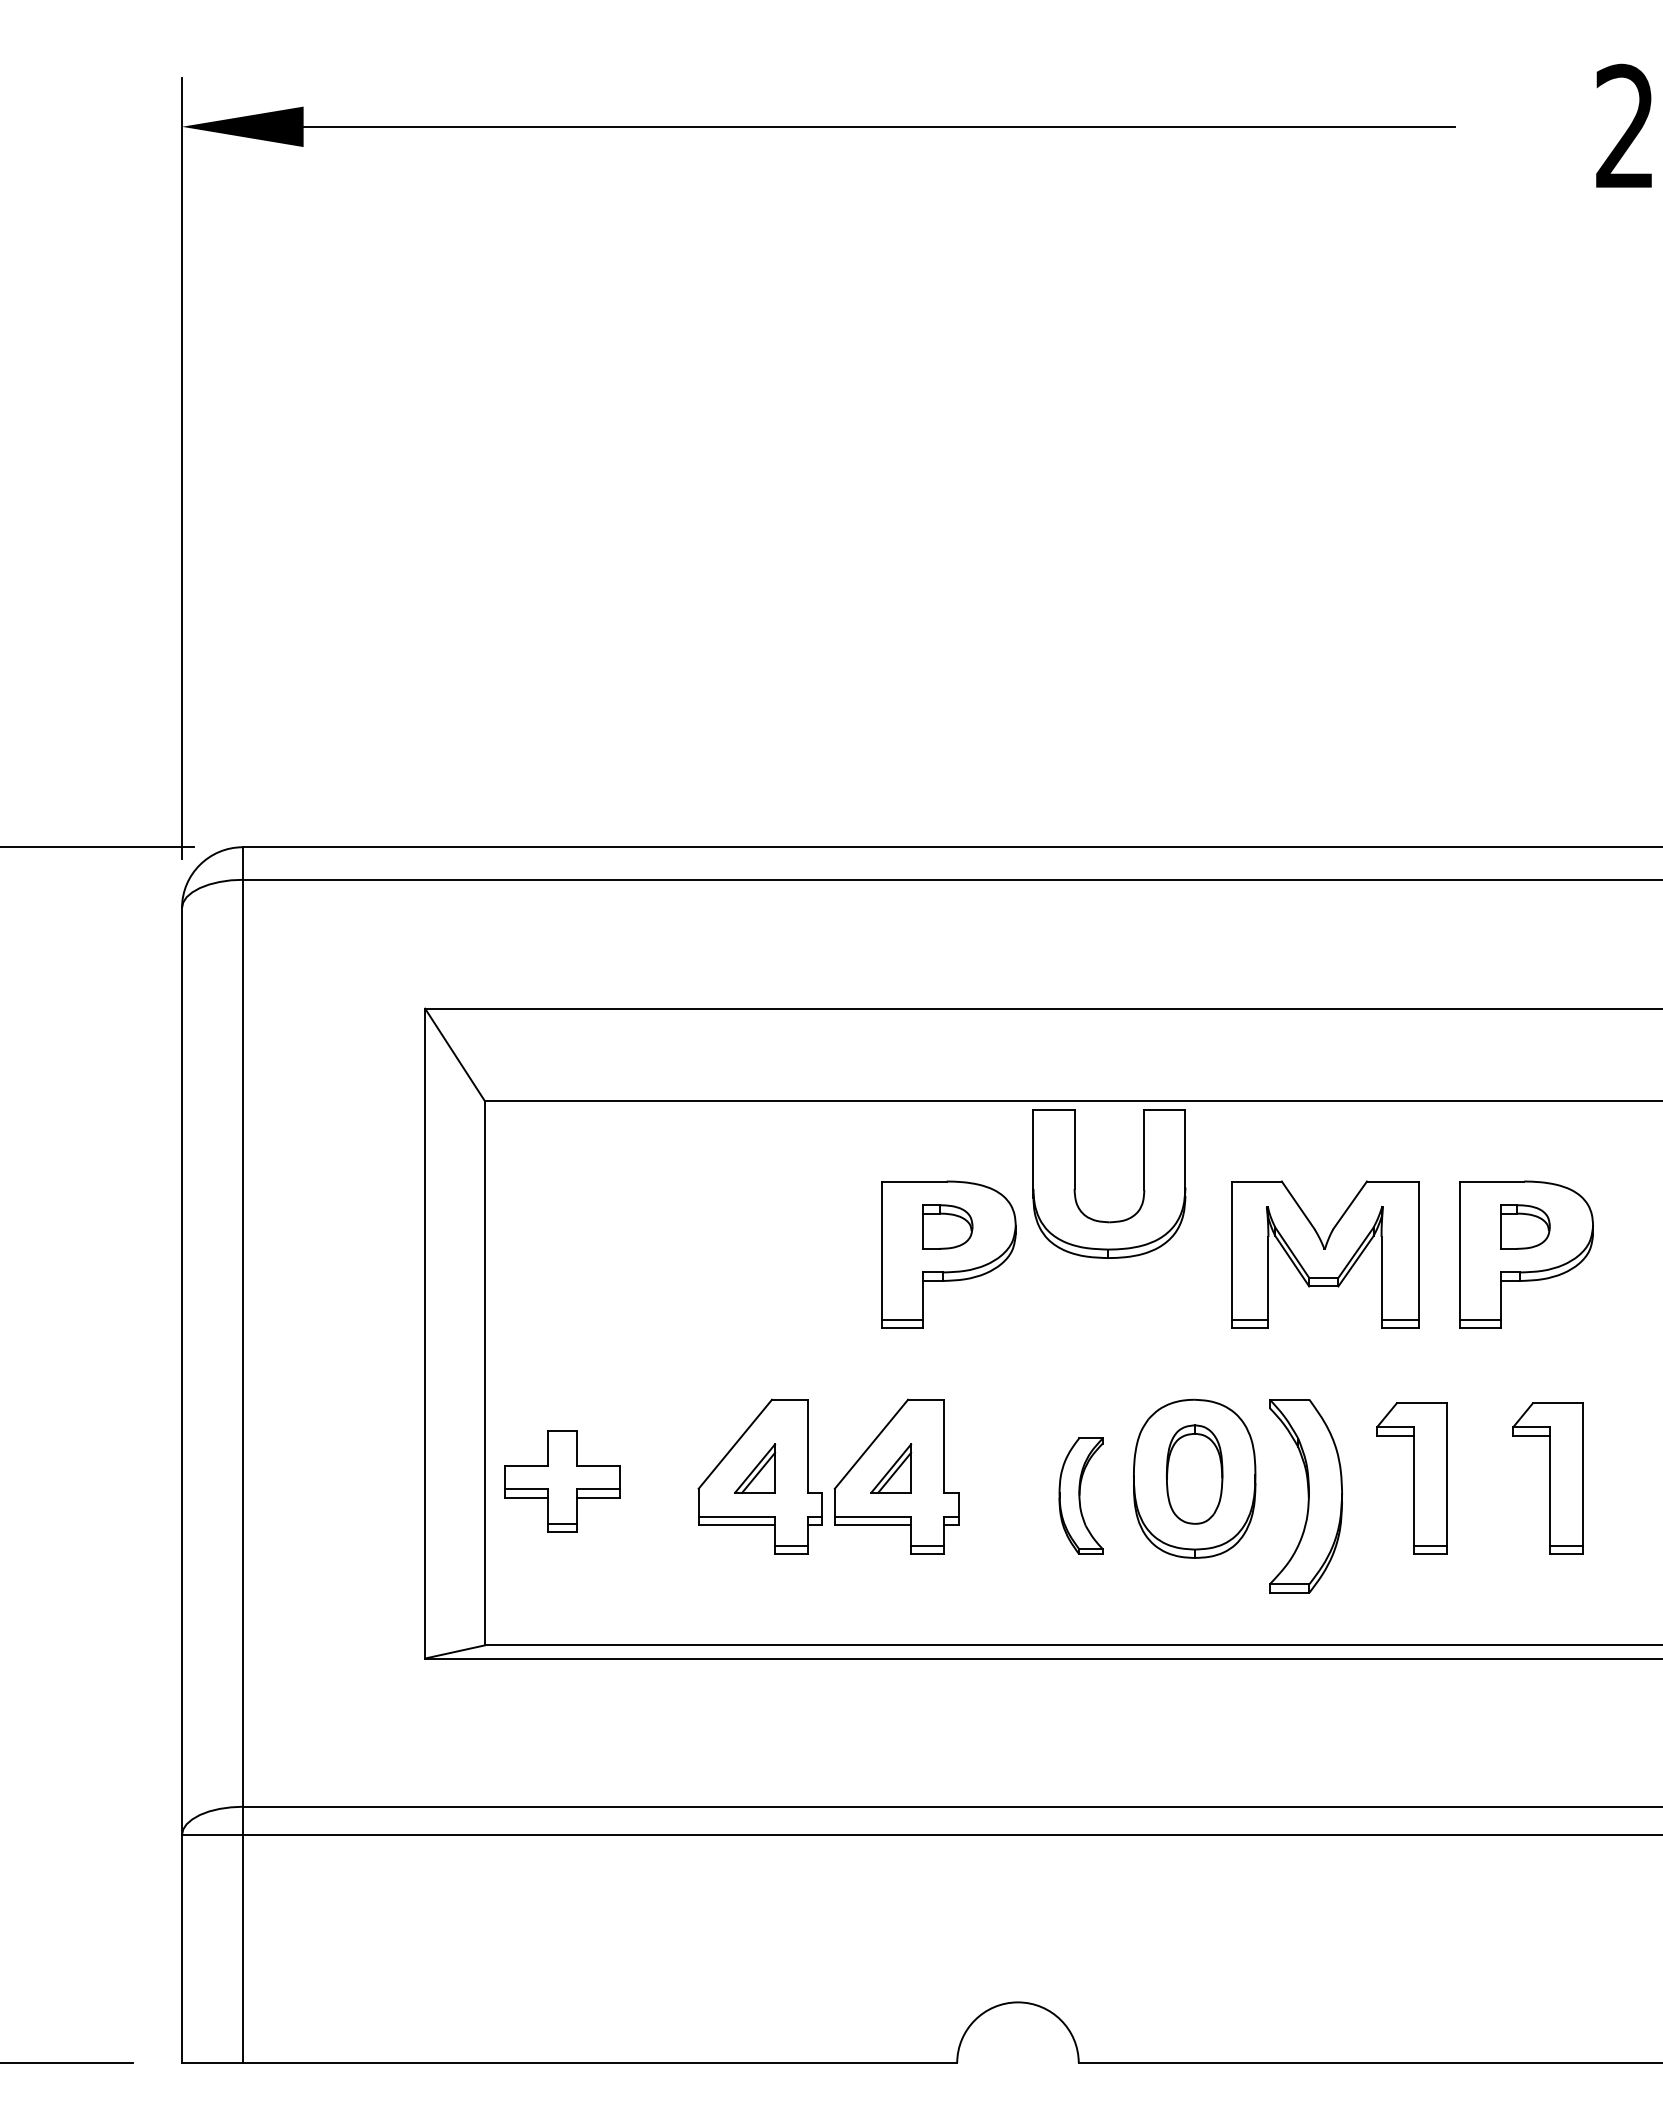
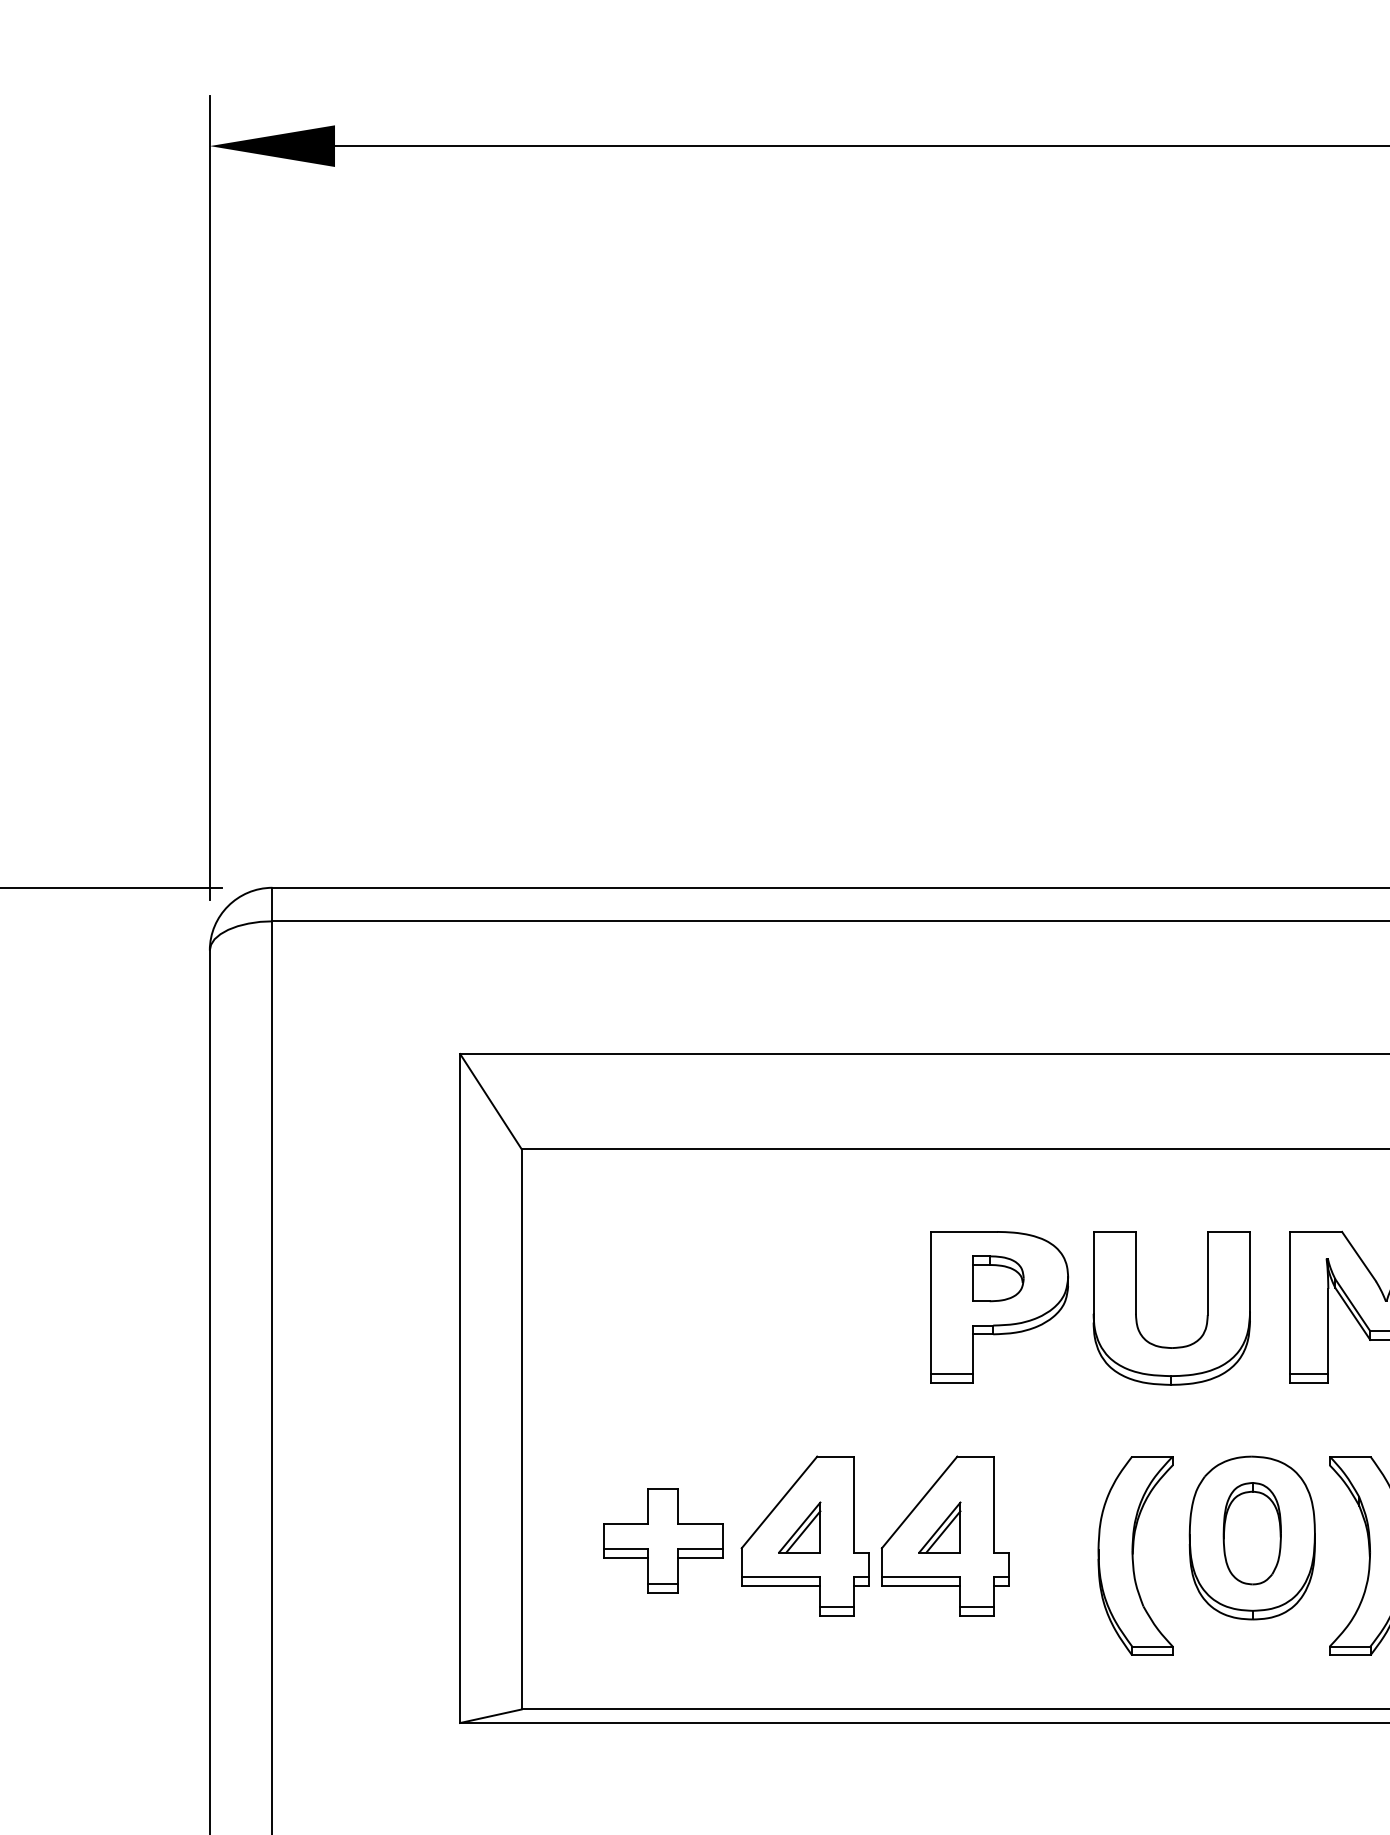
part: (1075, 1183) -> (1136, 1308), moved
part: (562, 1481) -> (663, 1540), moved
part: (1080, 1496) -> (1134, 1556), size x1.67

